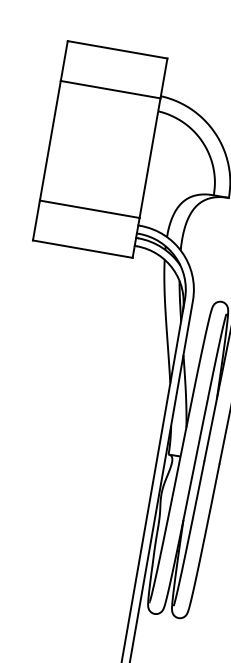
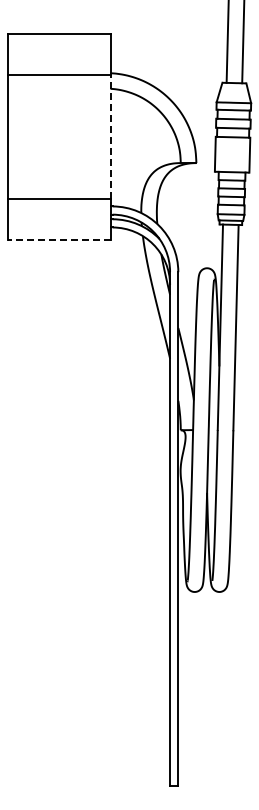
line: (149, 158) -> (110, 137), solid -> dashed
line: (82, 248) -> (58, 239), solid -> dashed

